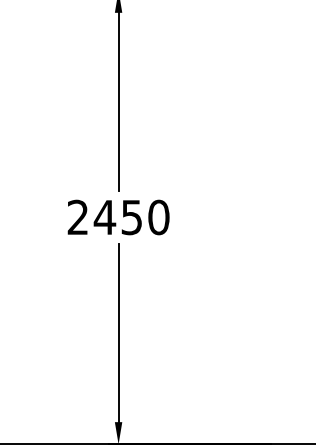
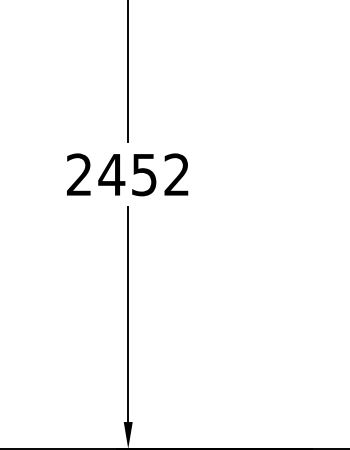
text: (158, 217) -> (176, 174), 2450 -> 2452

